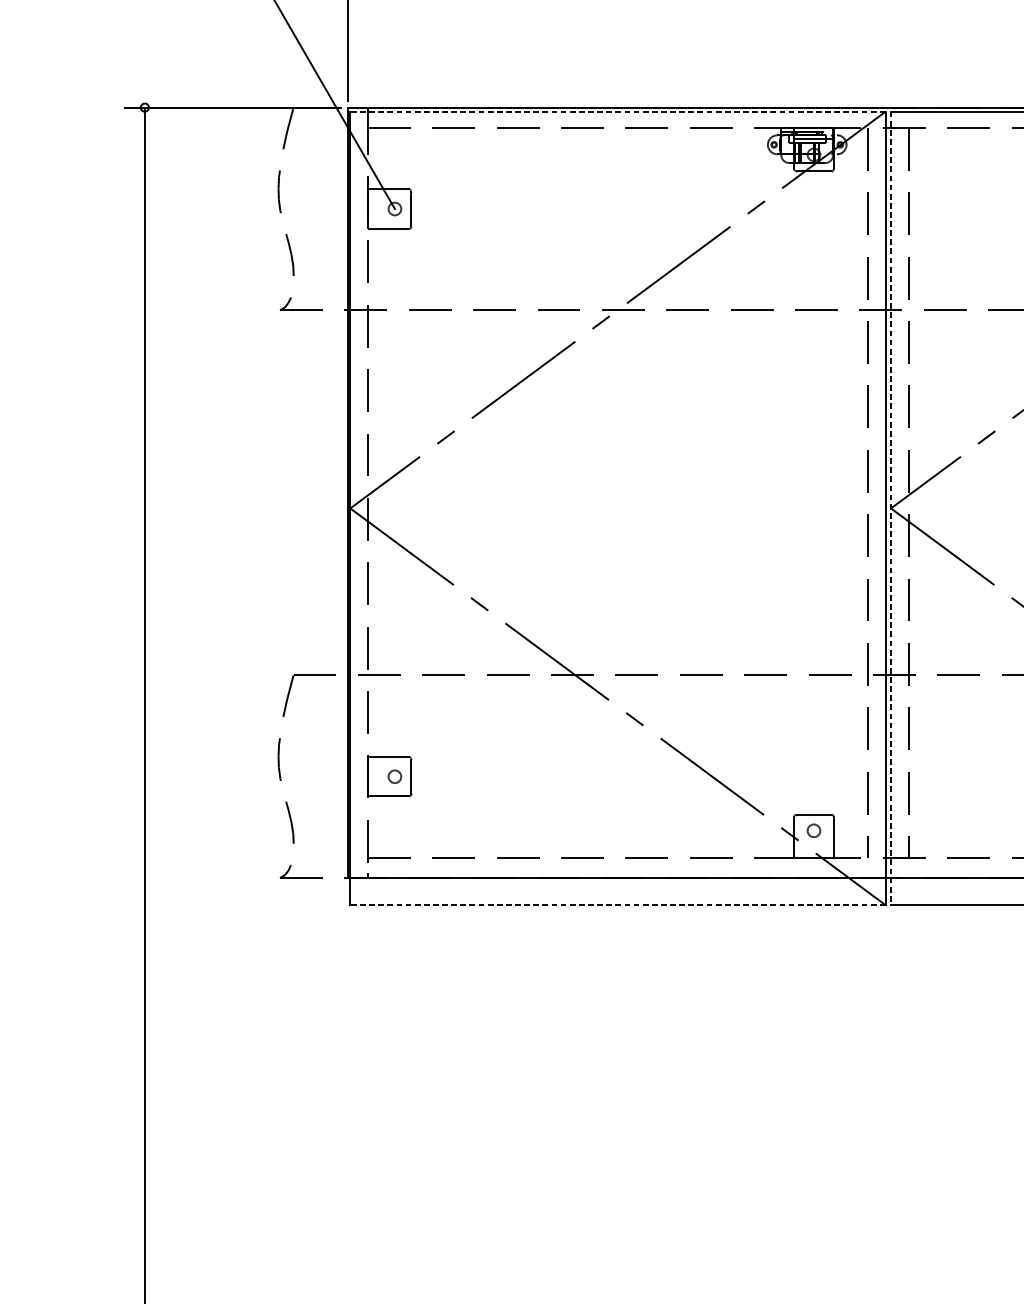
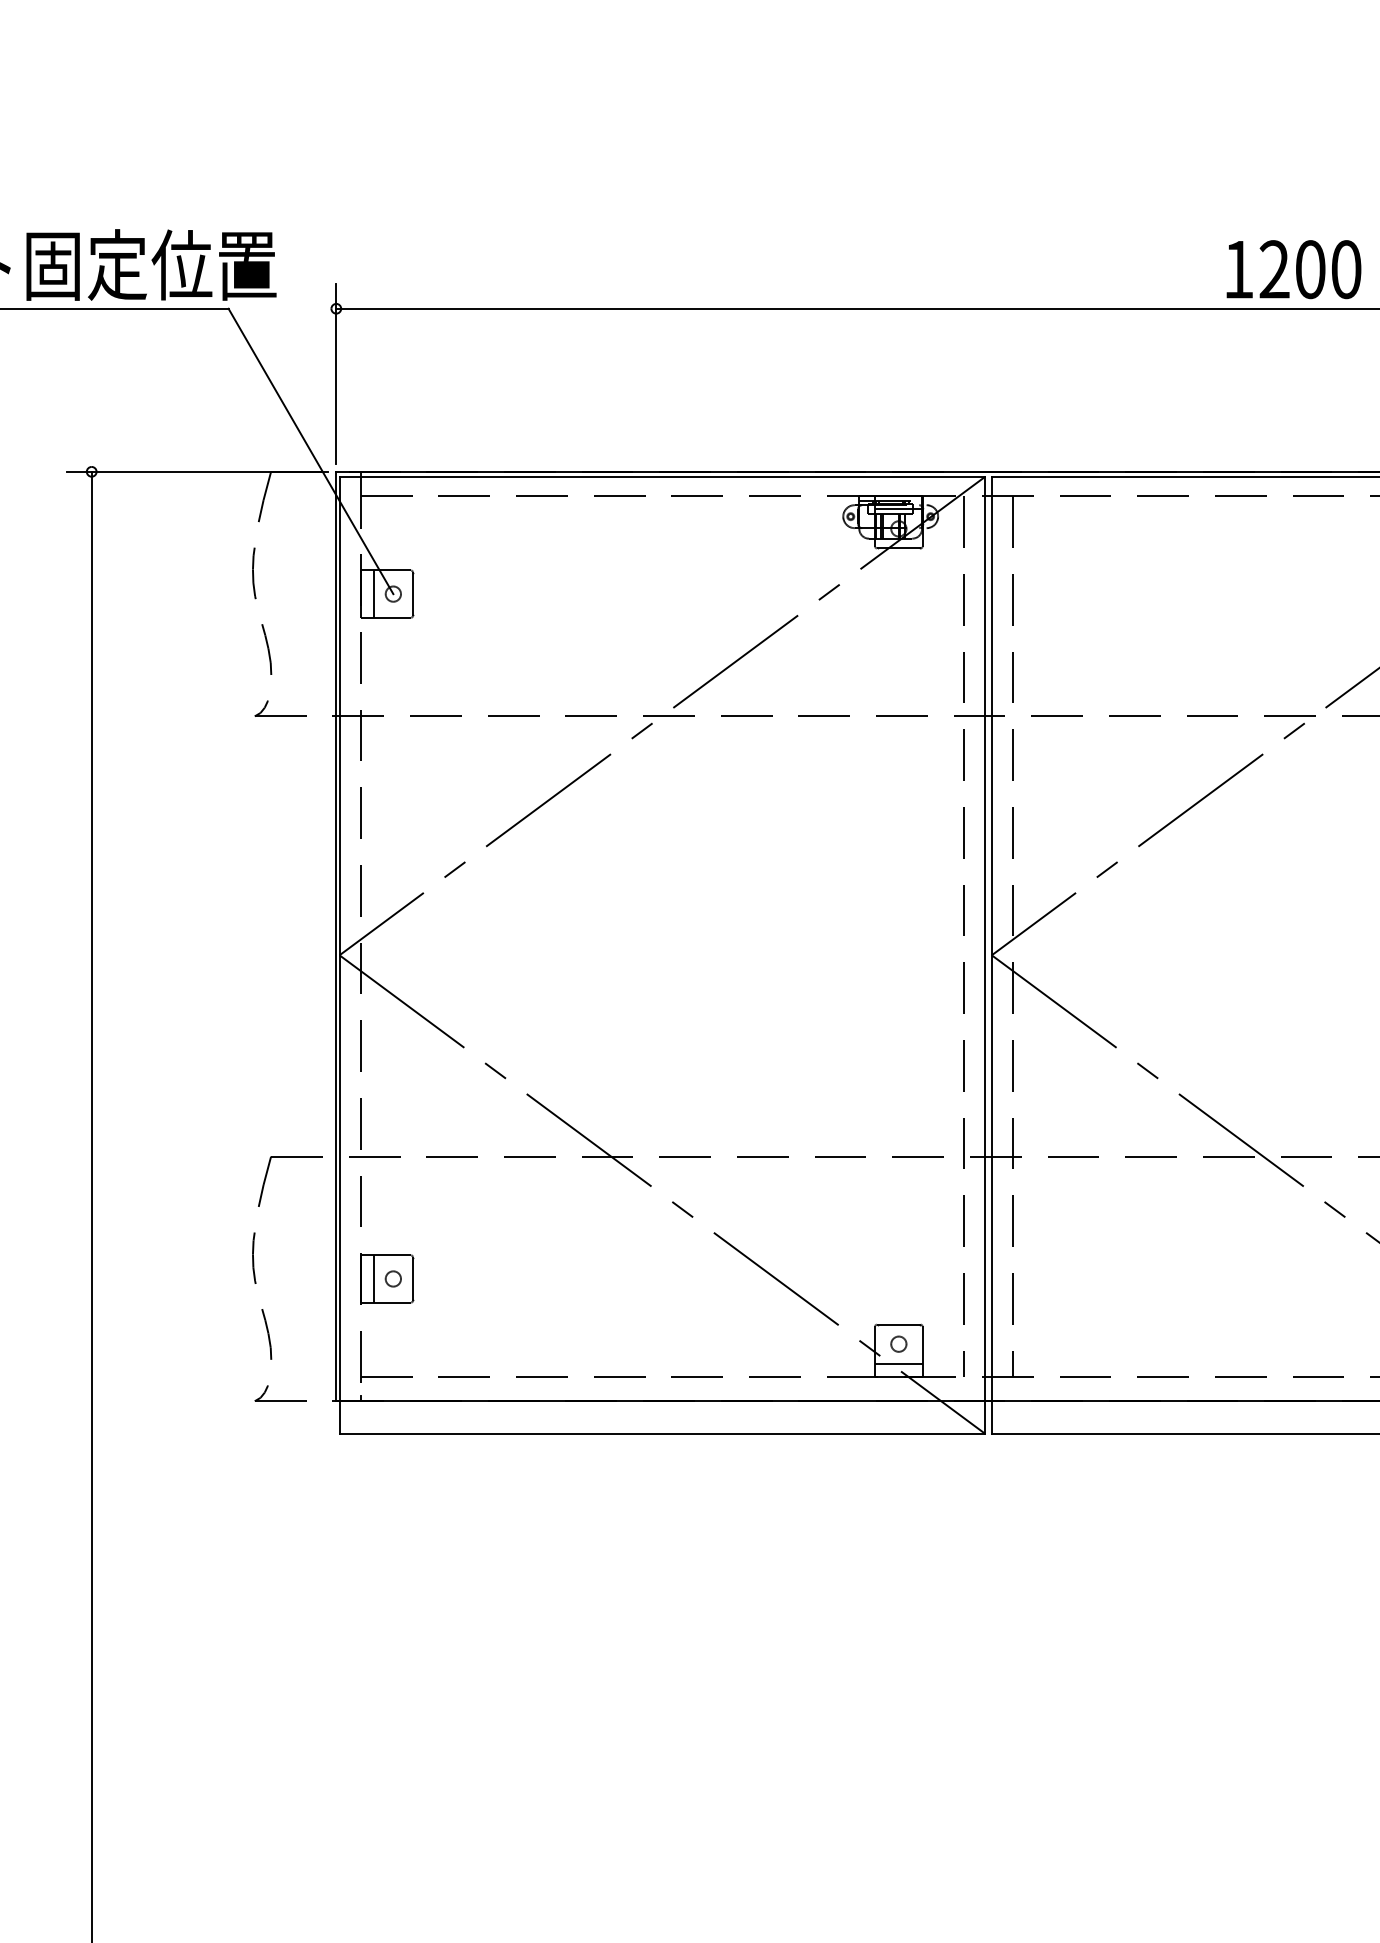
line: (618, 111) -> (662, 476), dashed -> solid
line: (378, 208) -> (373, 593), added
line: (890, 508) -> (991, 955), dashed -> solid
line: (378, 776) -> (373, 1278), added
line: (813, 846) -> (898, 1363), added
line: (618, 904) -> (662, 1433), dashed -> solid

